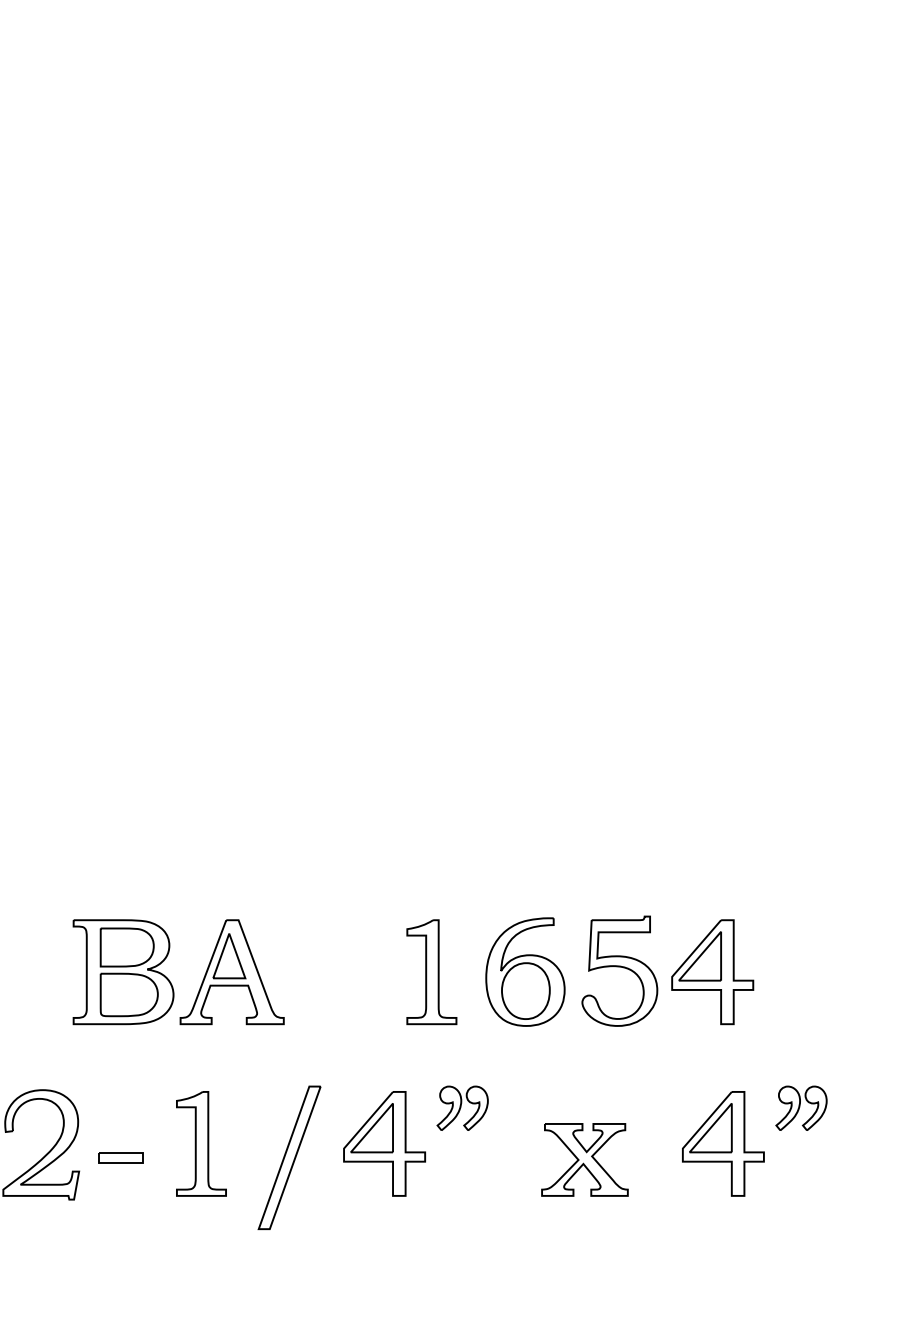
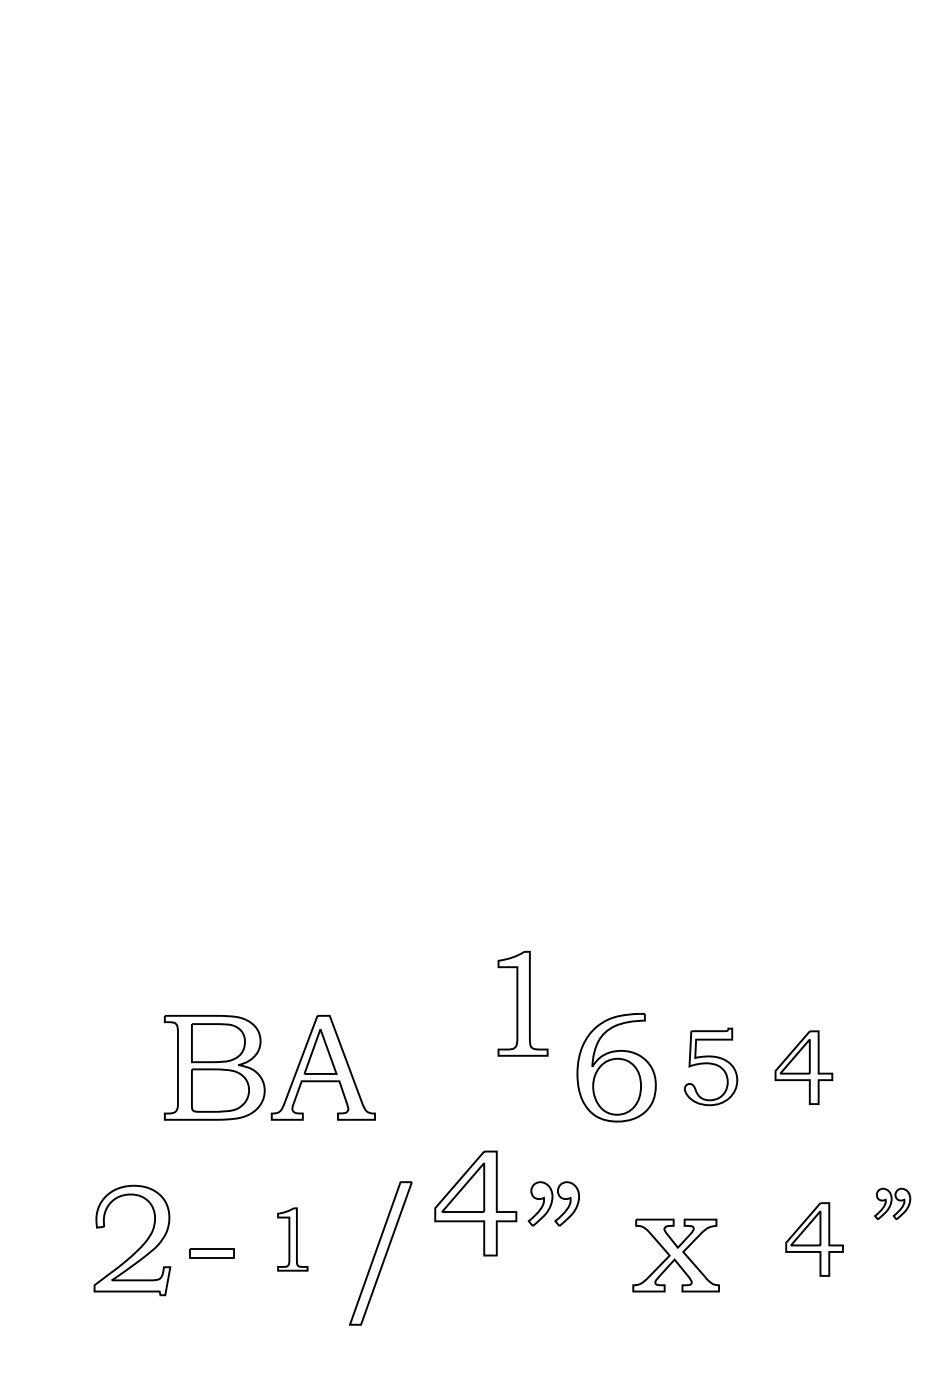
part: (619, 970) -> (710, 1066), size x0.7
part: (431, 971) -> (522, 1003), moved
part: (712, 971) -> (803, 1067), size x0.7
part: (801, 1107) -> (892, 1203), size x0.7
part: (201, 1143) -> (292, 1239), size x0.6
part: (384, 1143) -> (475, 1203), moved
part: (723, 1143) -> (814, 1239), size x0.7

